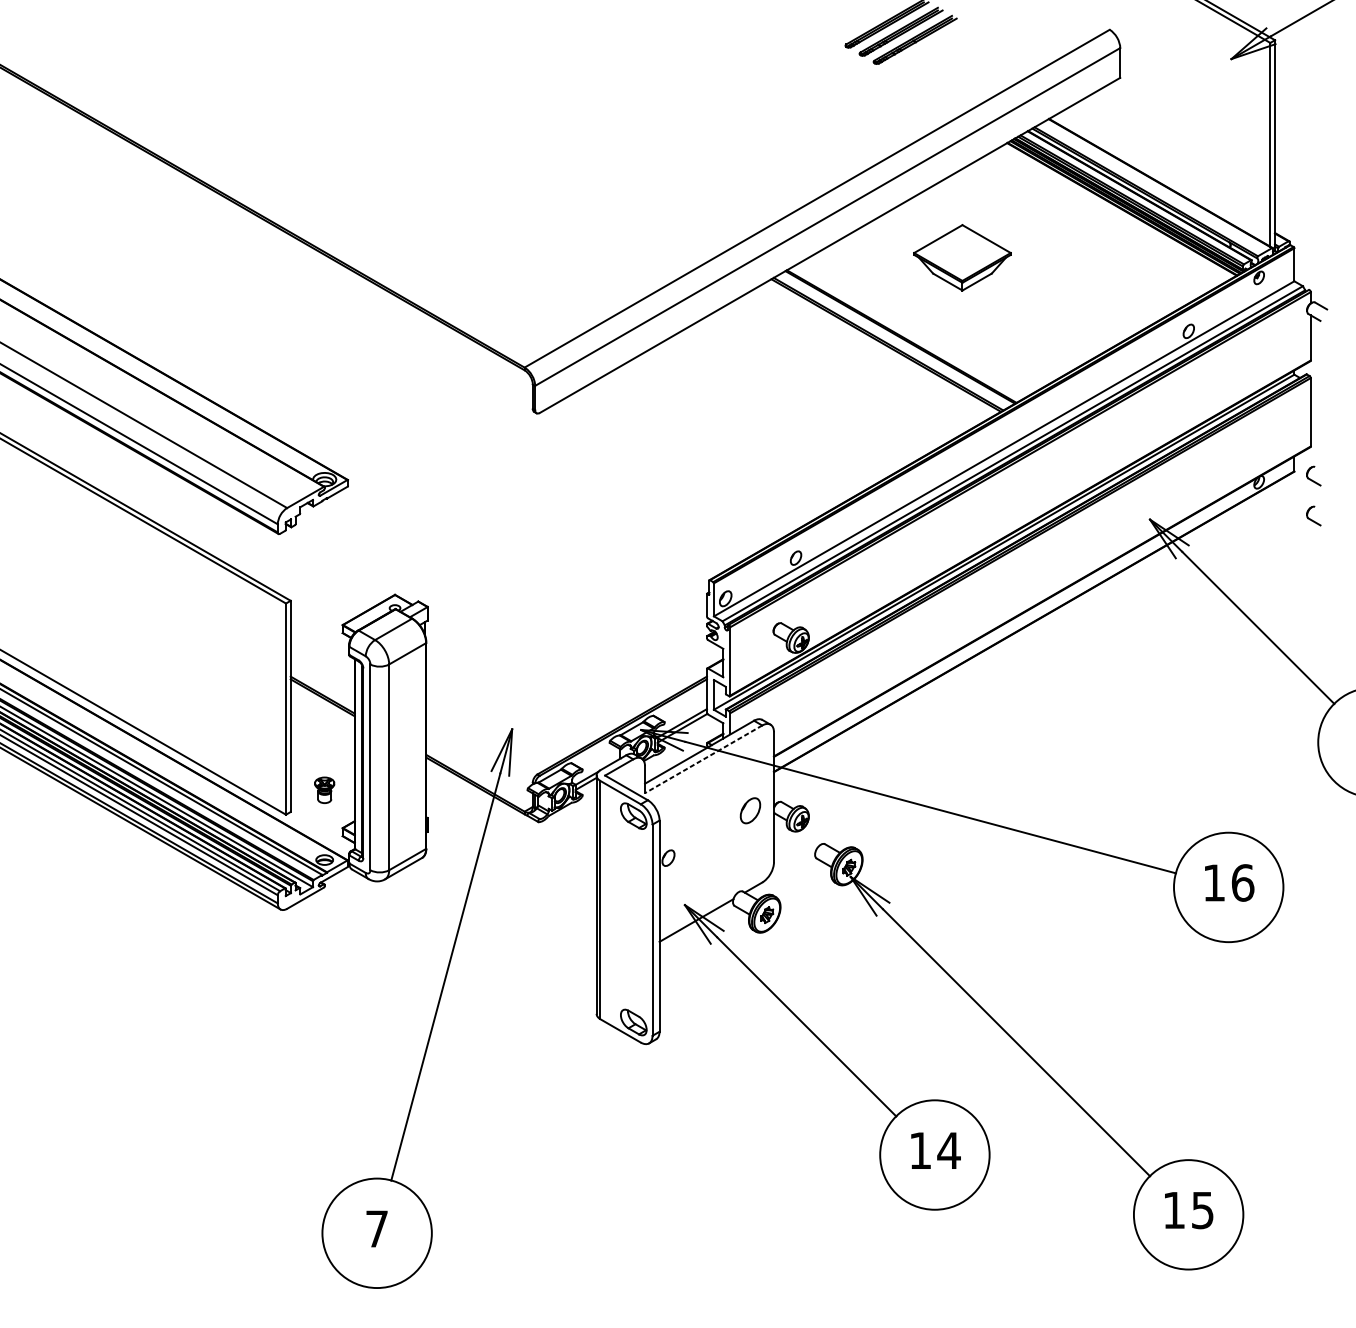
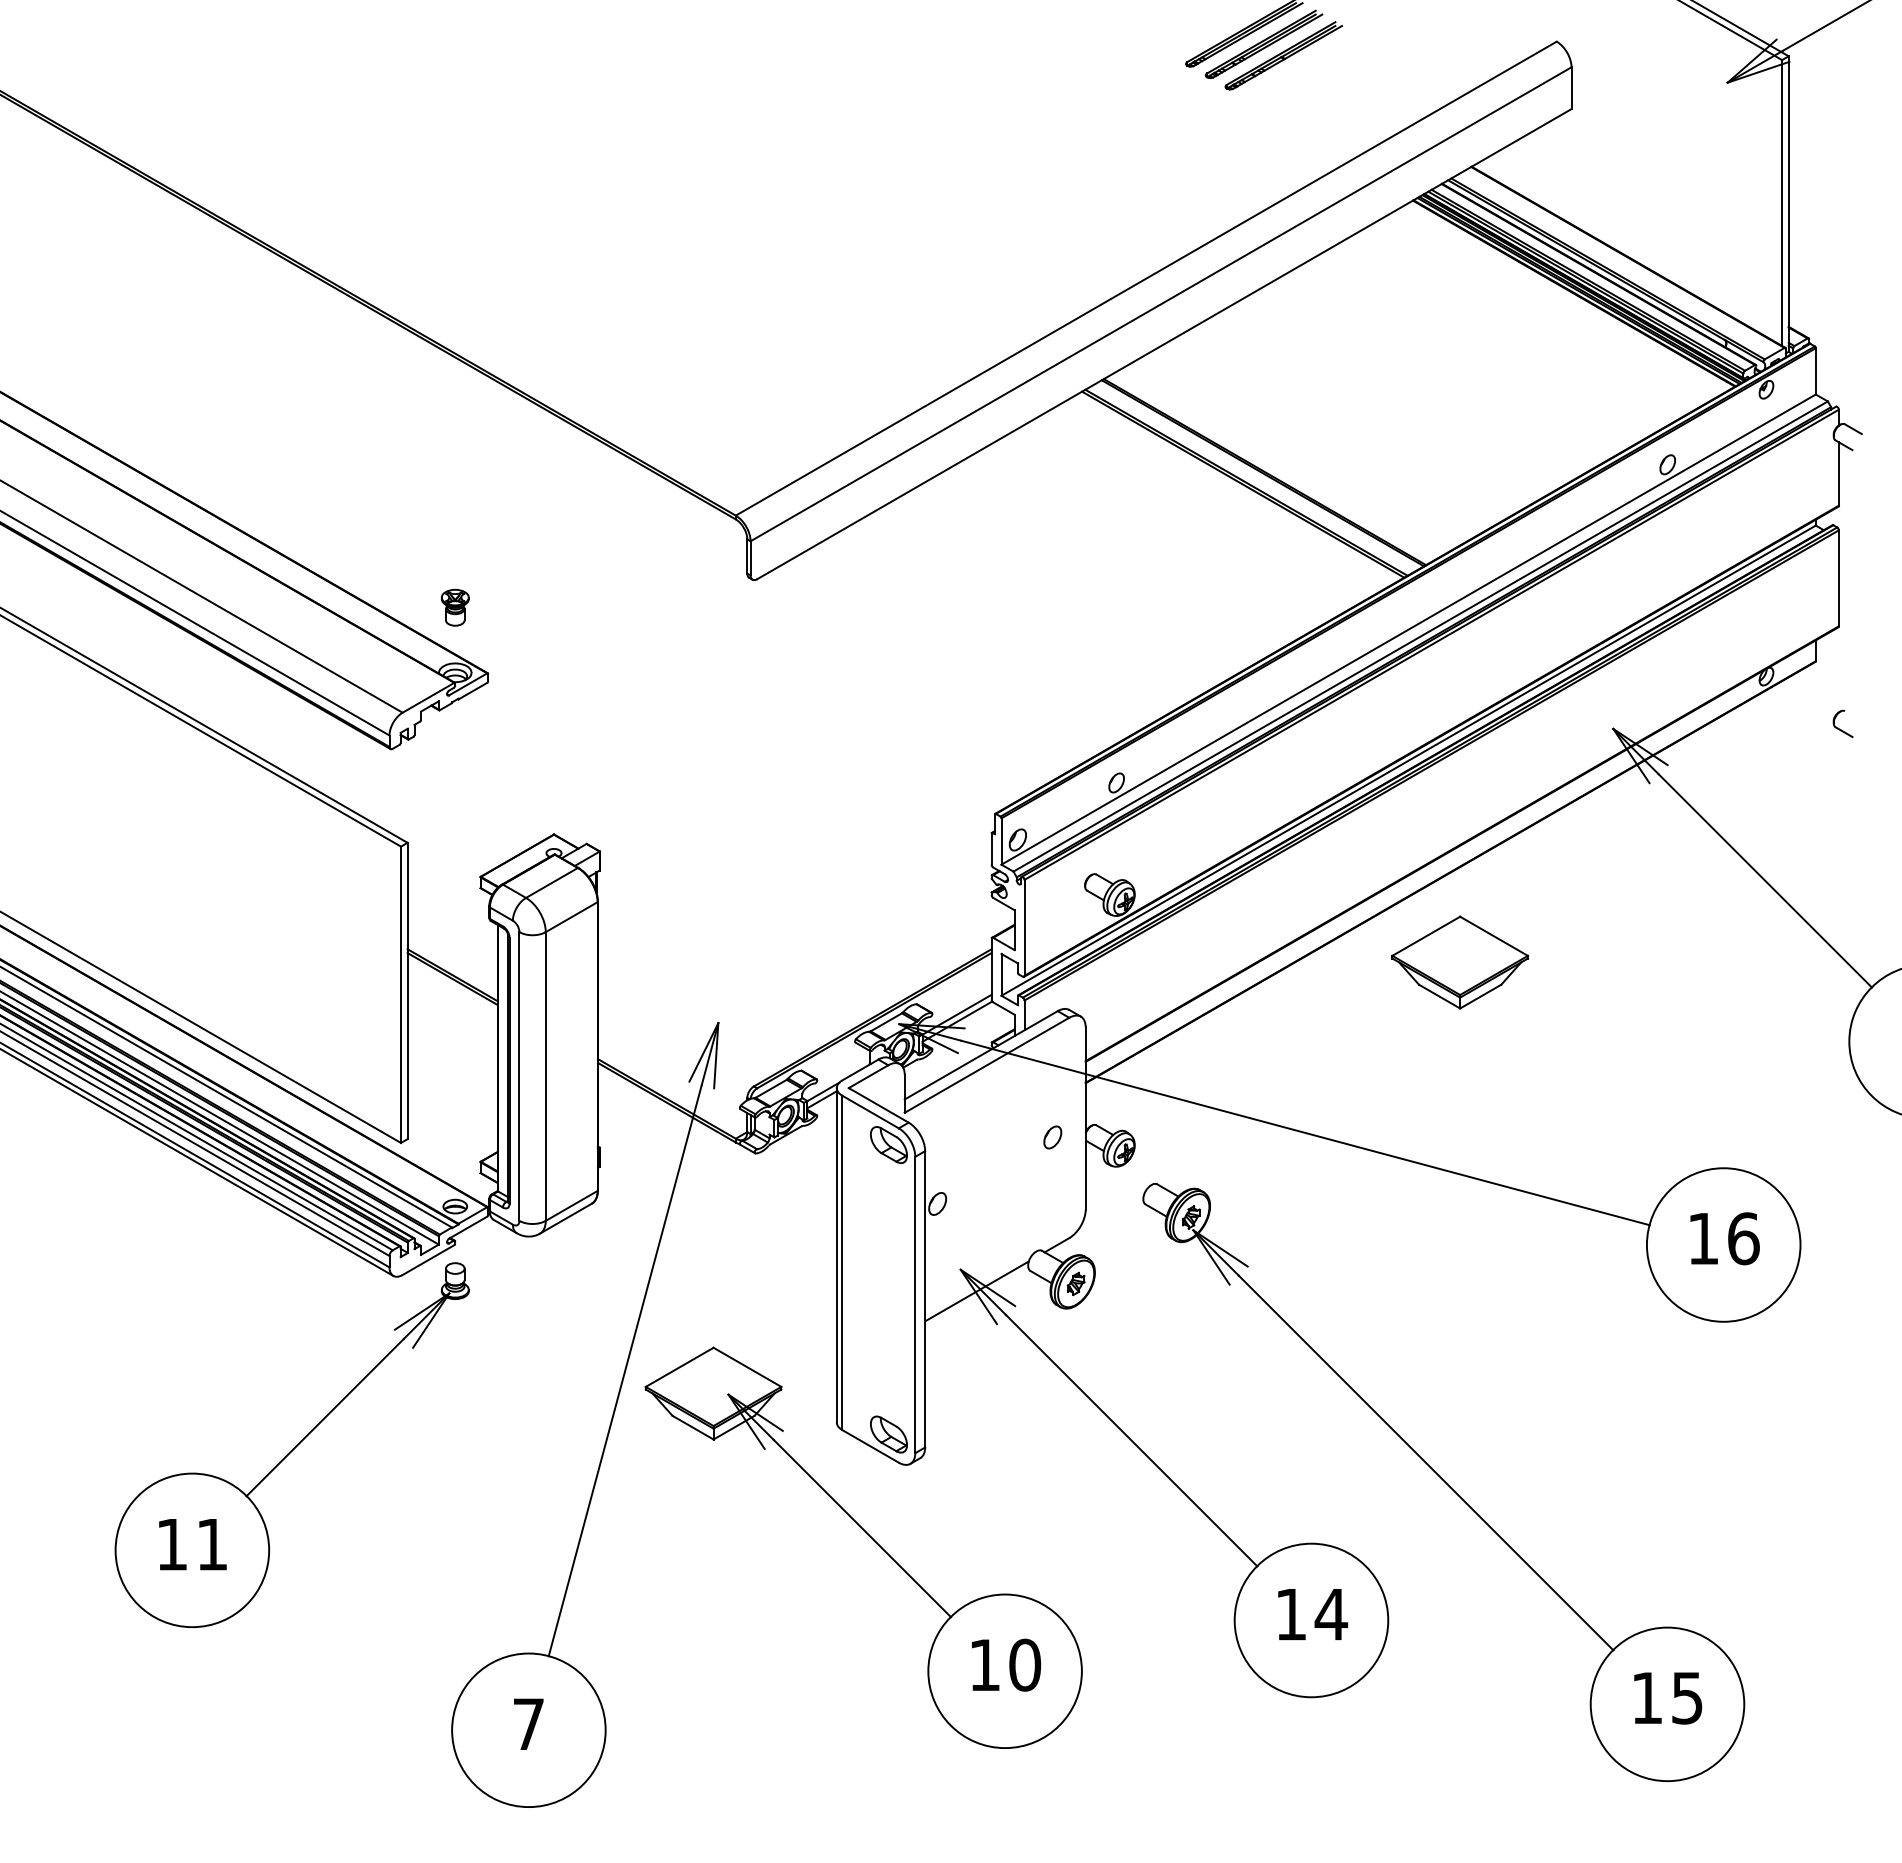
part: (962, 257) -> (1459, 962), moved
part: (1313, 475) -> (1842, 667), removed
line: (704, 759) -> (987, 1065), dashed -> solid
part: (324, 790) -> (454, 607), moved
part: (750, 810) -> (1052, 1137), size x0.62
part: (207, 1030) -> (291, 1445), added
part: (621, 1097) -> (871, 1539), added

